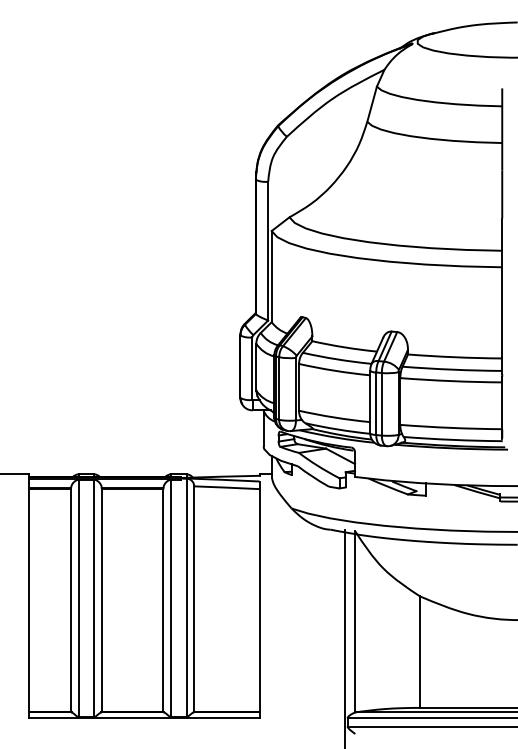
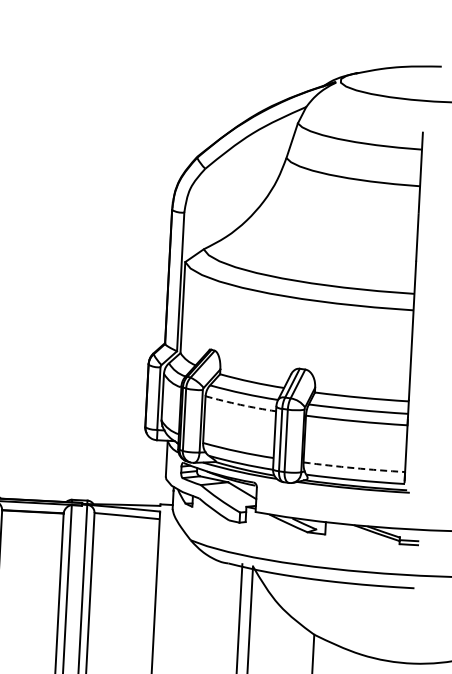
arc: (334, 370) -> (240, 404), solid -> dashed
arc: (451, 427) -> (354, 467), solid -> dashed

